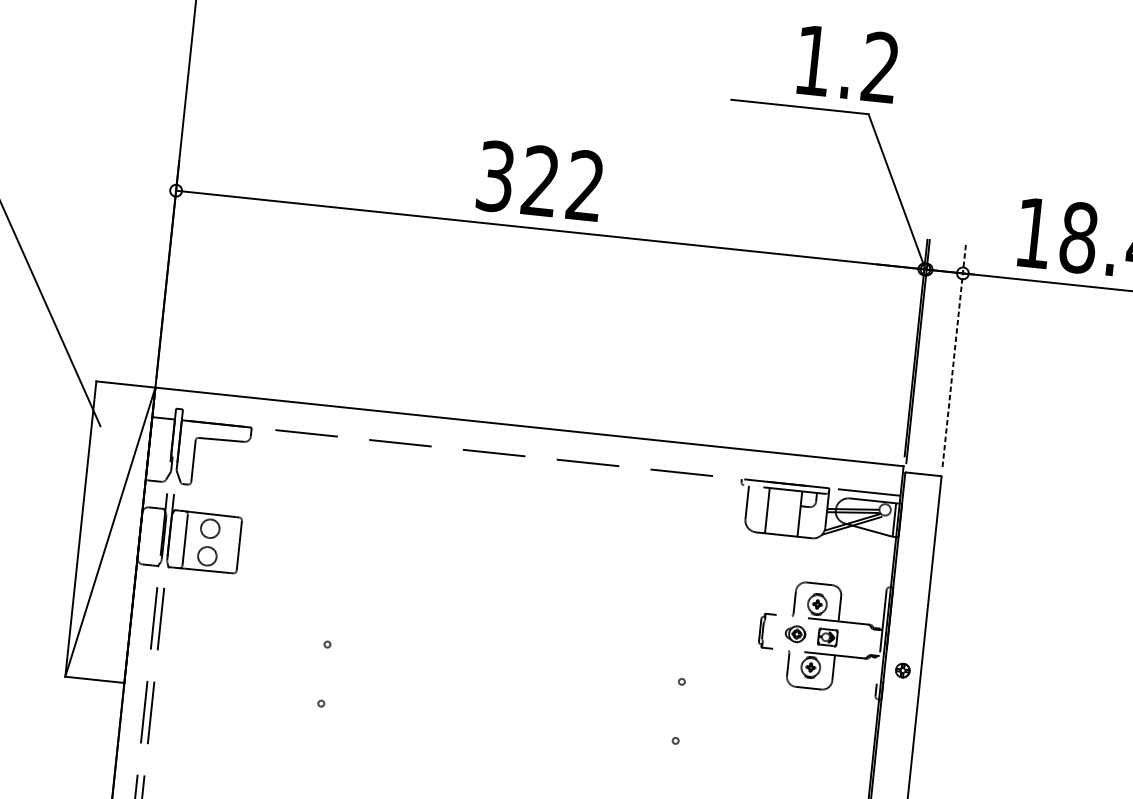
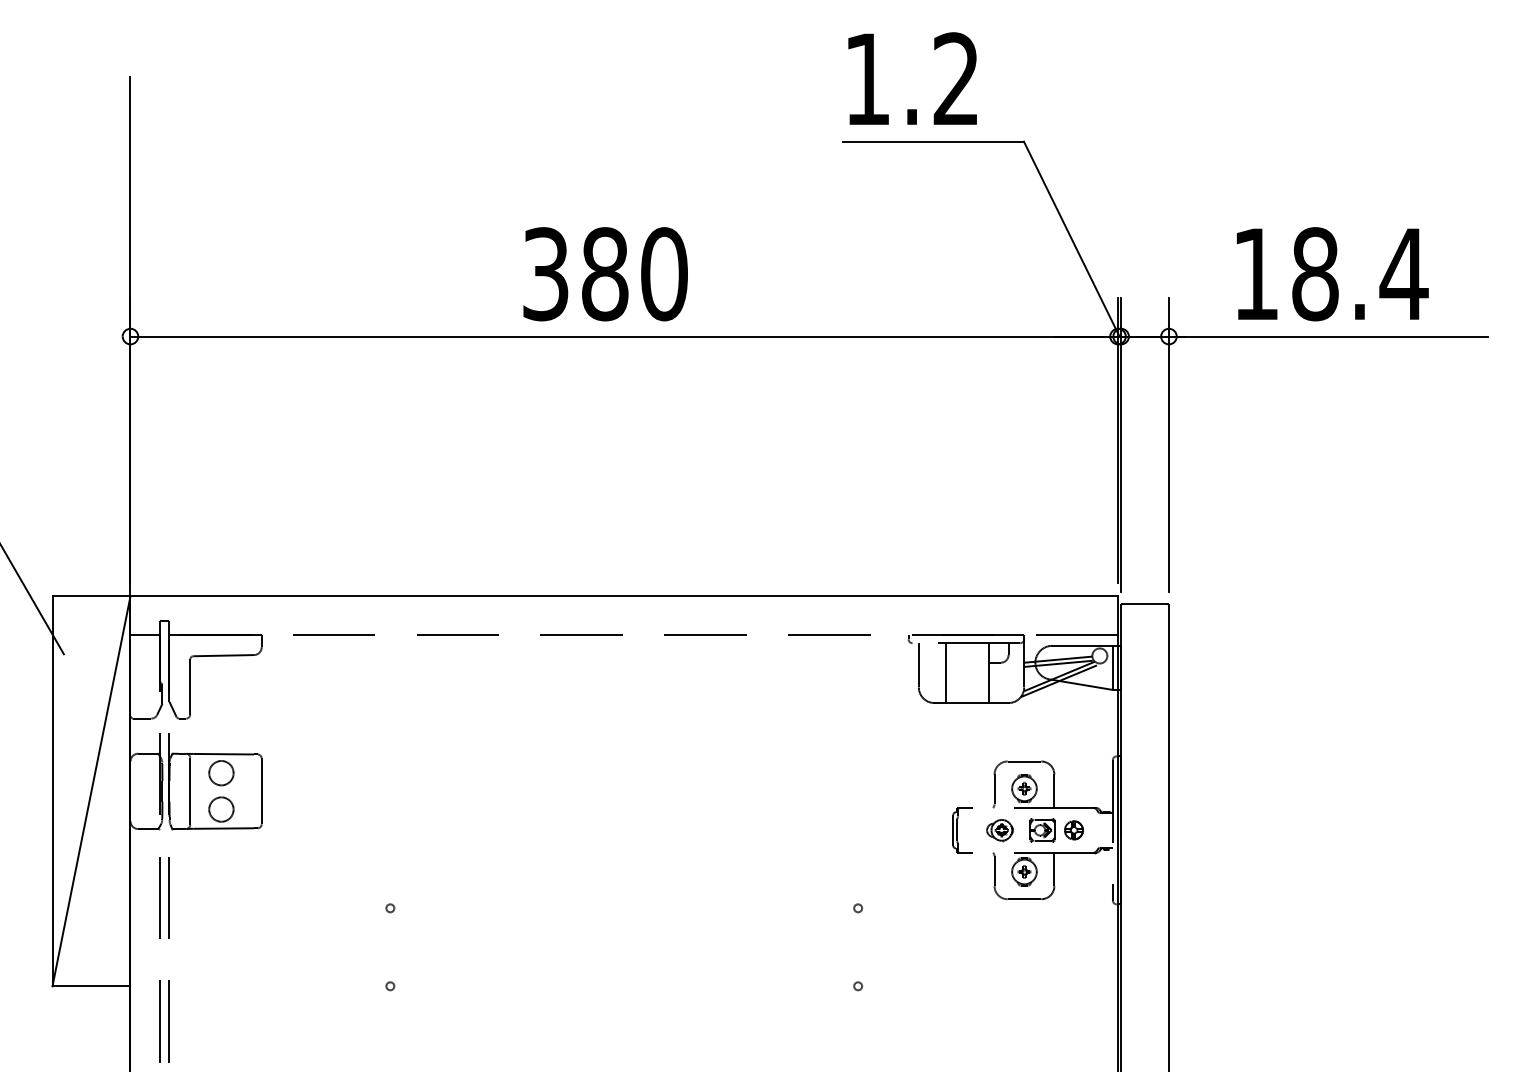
text: (847, 63) -> (912, 78), moved
text: (562, 183) -> (634, 274), 322 -> 380
line: (953, 355) -> (1168, 444), dashed -> solid
part: (902, 670) -> (1073, 830), moved

